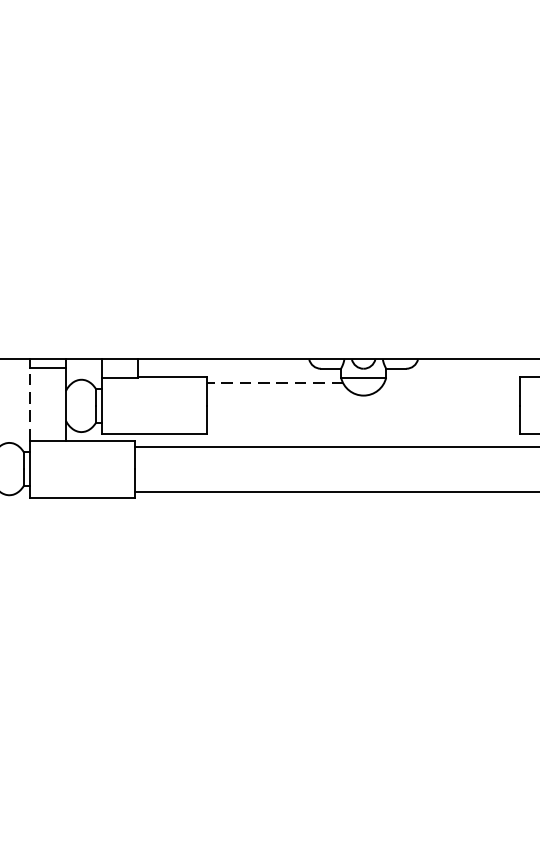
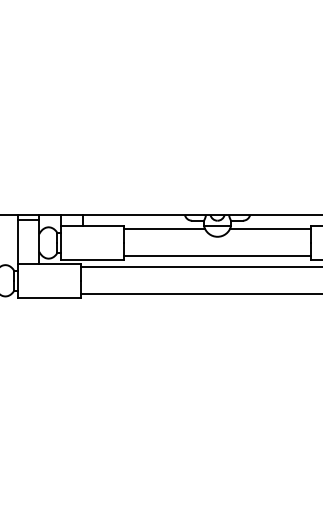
line: (275, 383) -> (164, 229), dashed -> solid
line: (452, 383) -> (270, 229), added
line: (29, 403) -> (17, 241), dashed -> solid
line: (363, 428) -> (217, 256), added

